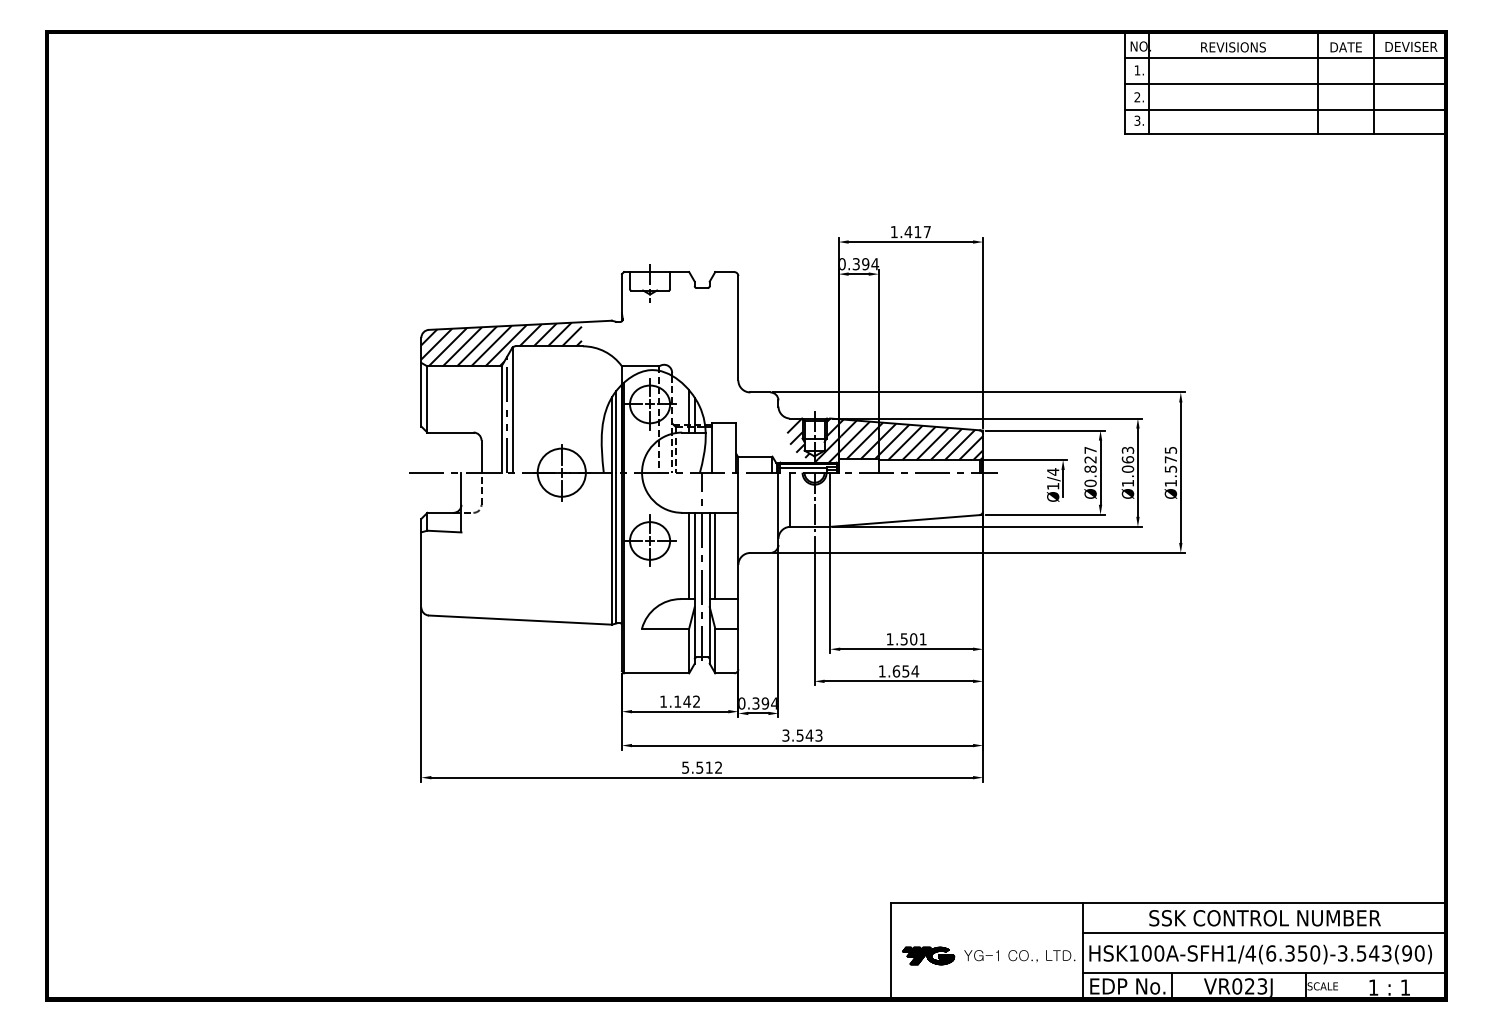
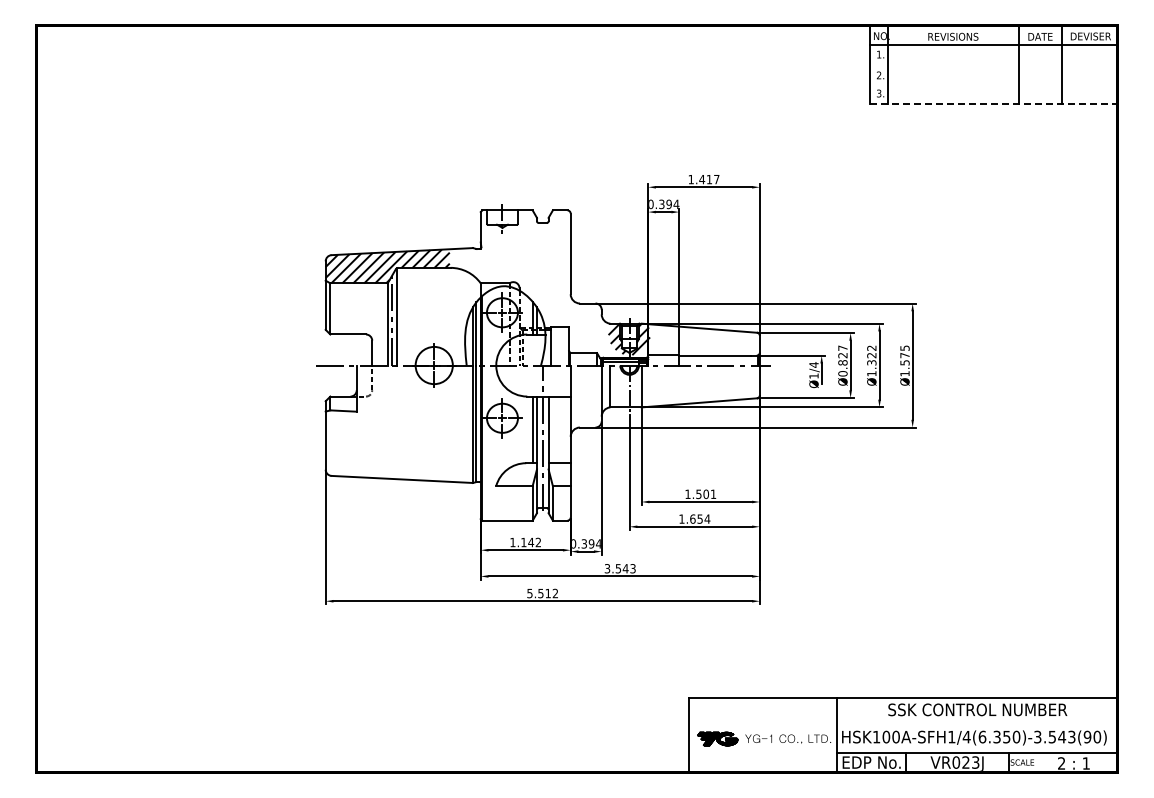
line: (1285, 84) -> (993, 65), removed
line: (1285, 109) -> (993, 84), removed
line: (1286, 134) -> (994, 104), solid -> dashed
hatch: (898, 440) -> (694, 340), removed
text: (1127, 459) -> (871, 355), Ø1.063 -> Ø1.322
line: (714, 555) -> (552, 429), removed
line: (1264, 933) -> (977, 721), removed
text: (1373, 987) -> (1061, 763), 1 -> 2

